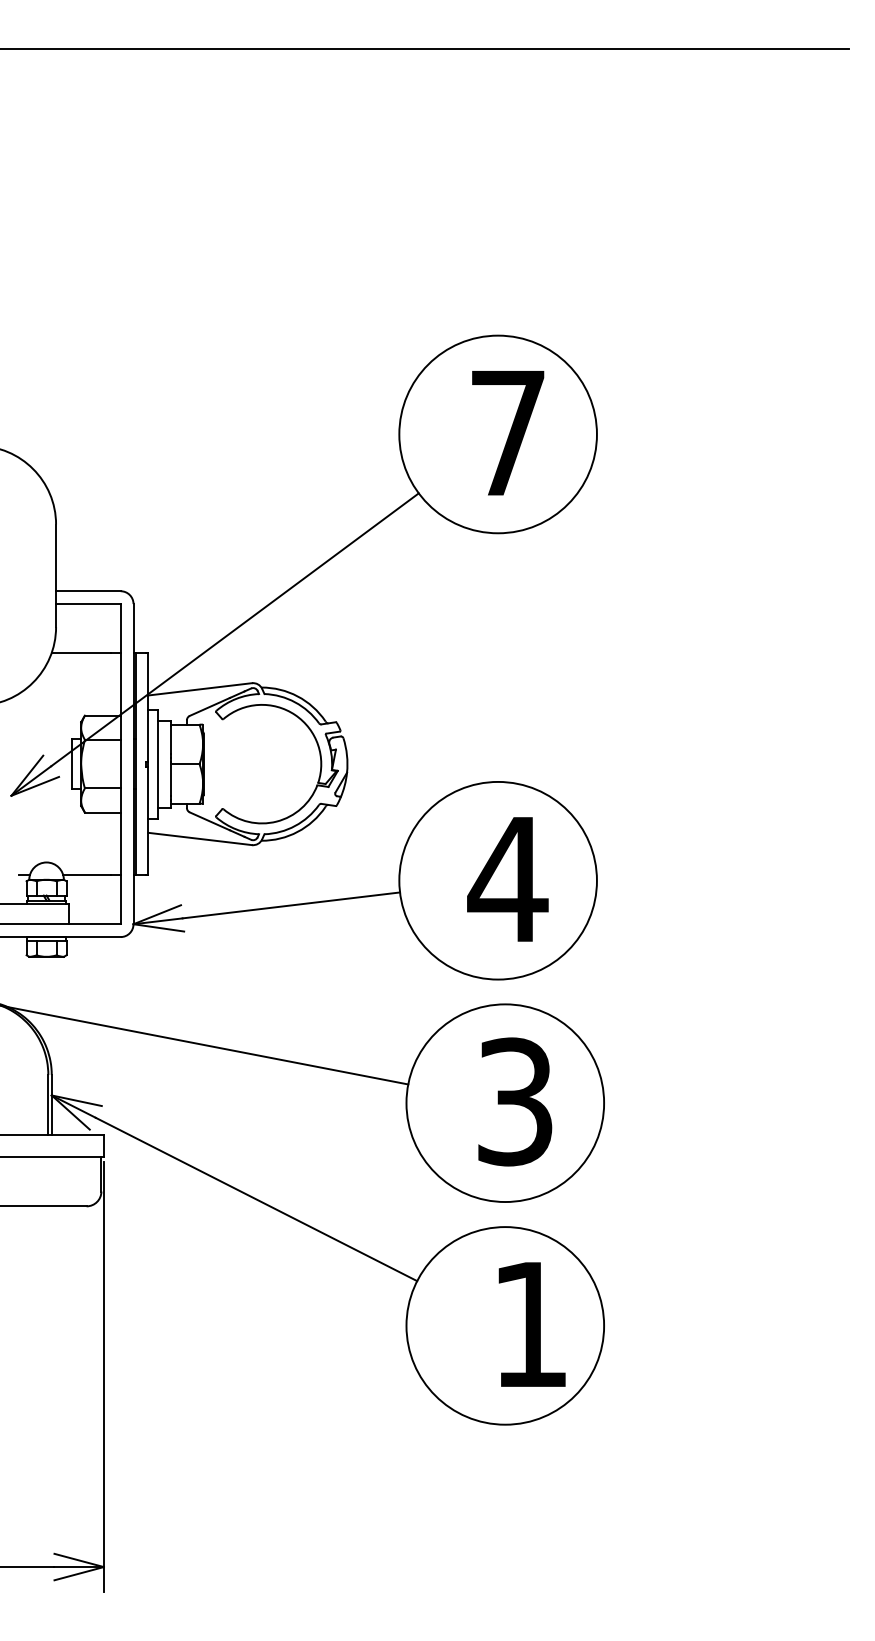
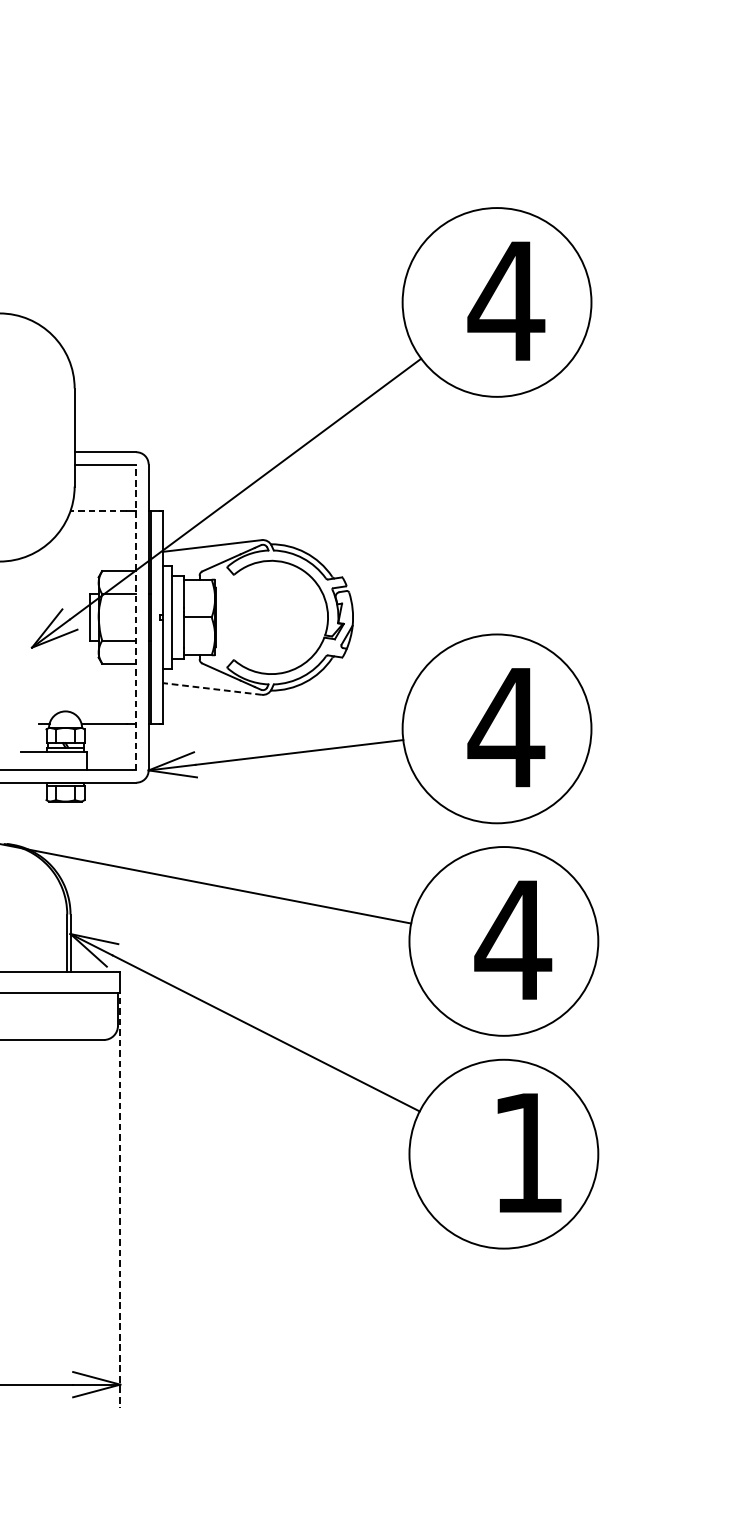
text: (507, 433) -> (505, 301), 7 -> 4
line: (81, 652) -> (98, 510), solid -> dashed
line: (120, 763) -> (136, 616), solid -> dashed
line: (199, 838) -> (211, 688), solid -> dashed
text: (514, 1101) -> (512, 939), 3 -> 4
line: (103, 1376) -> (119, 1202), solid -> dashed

